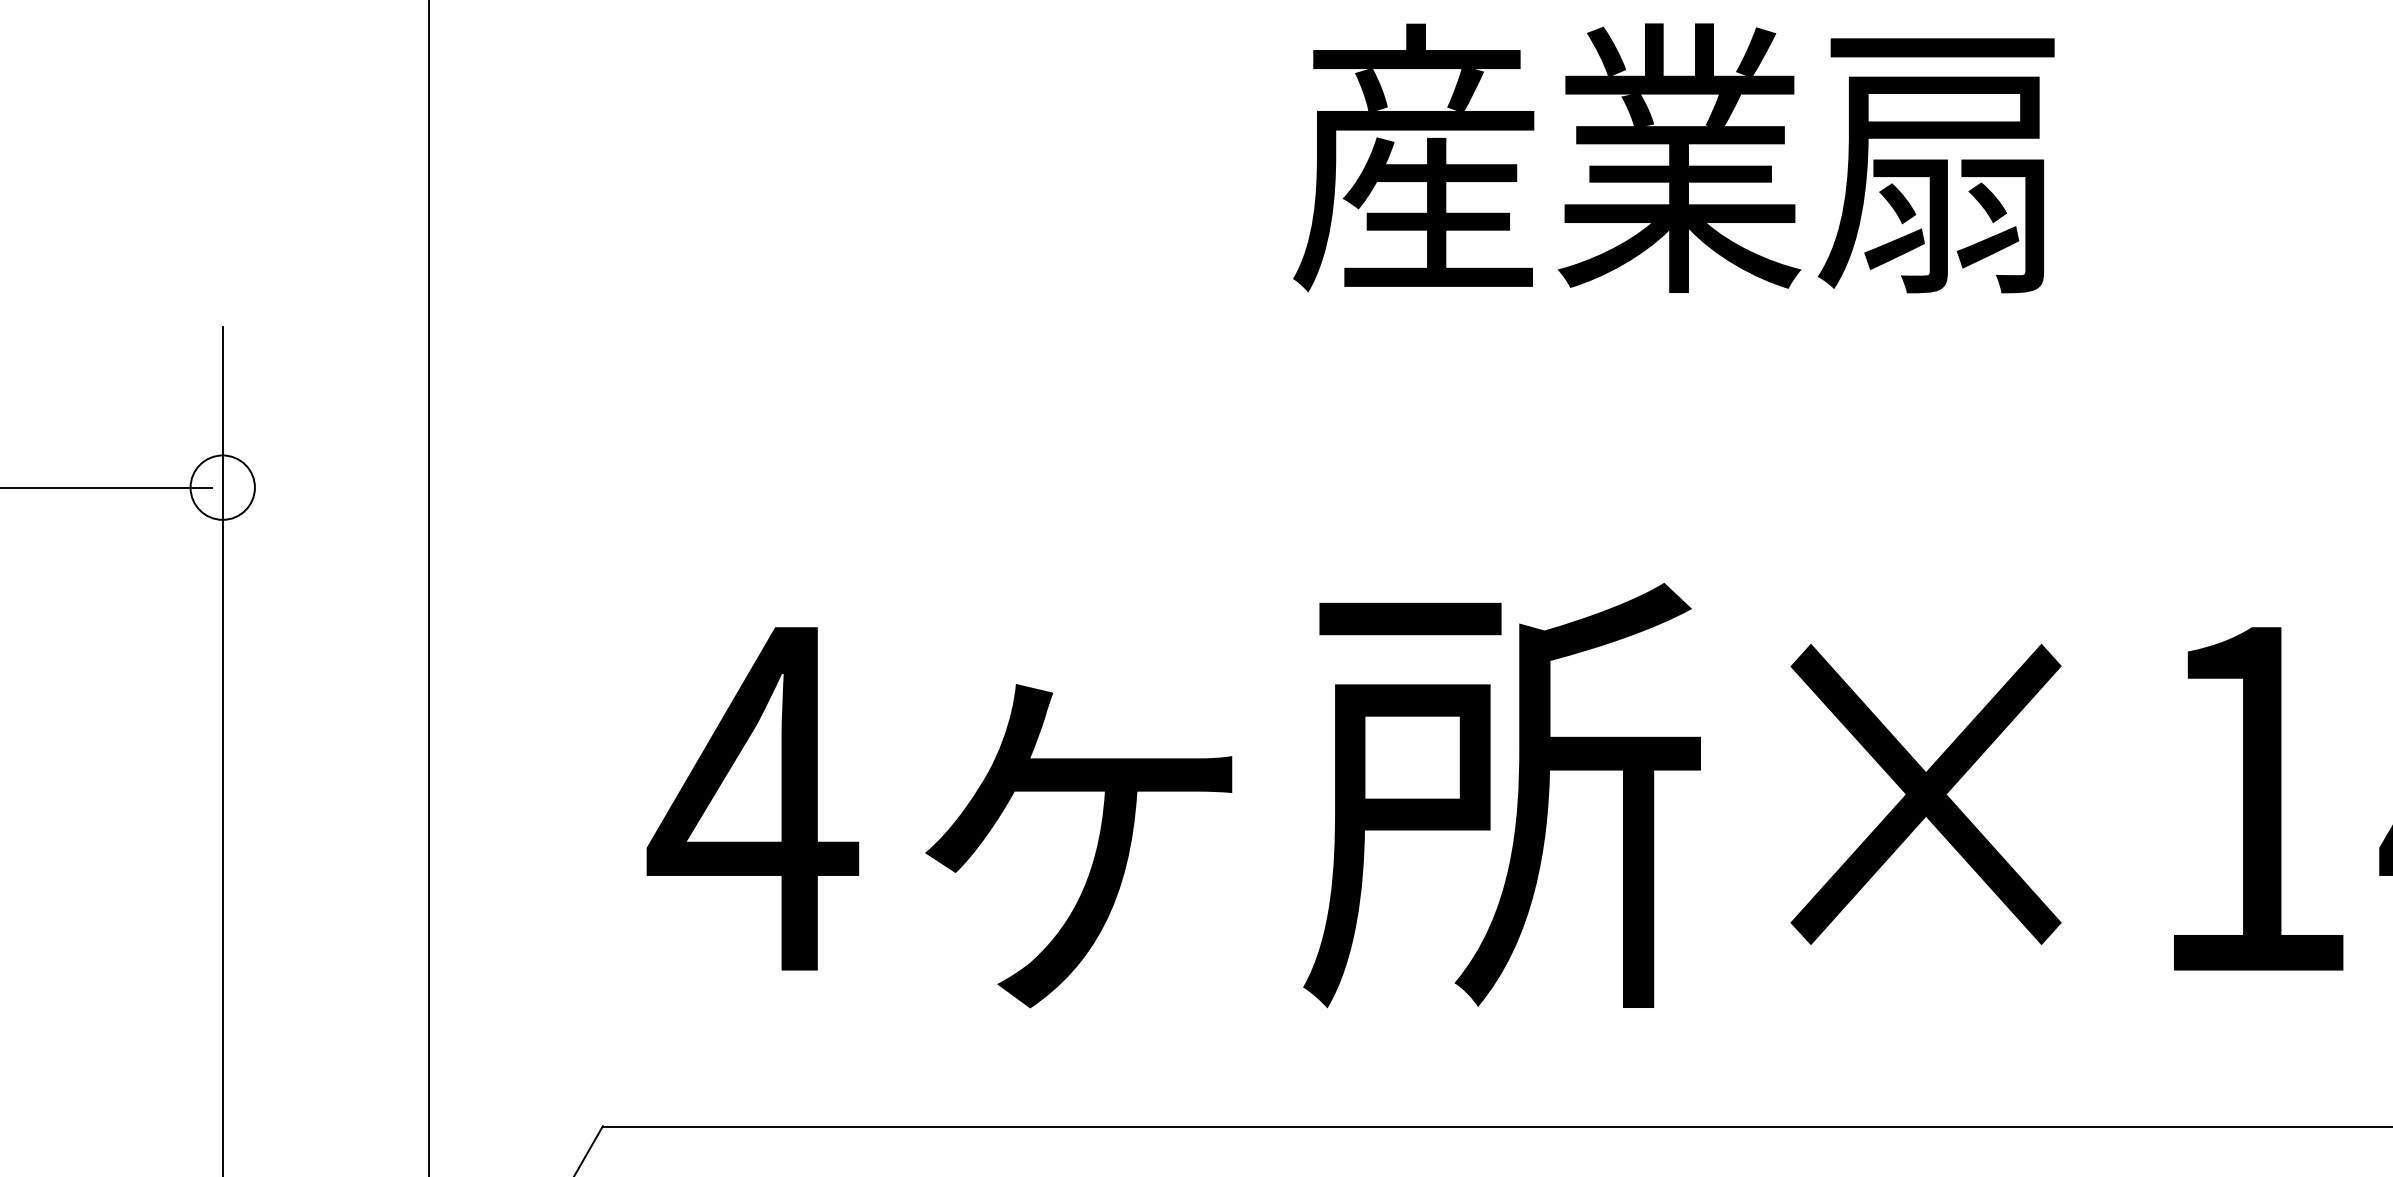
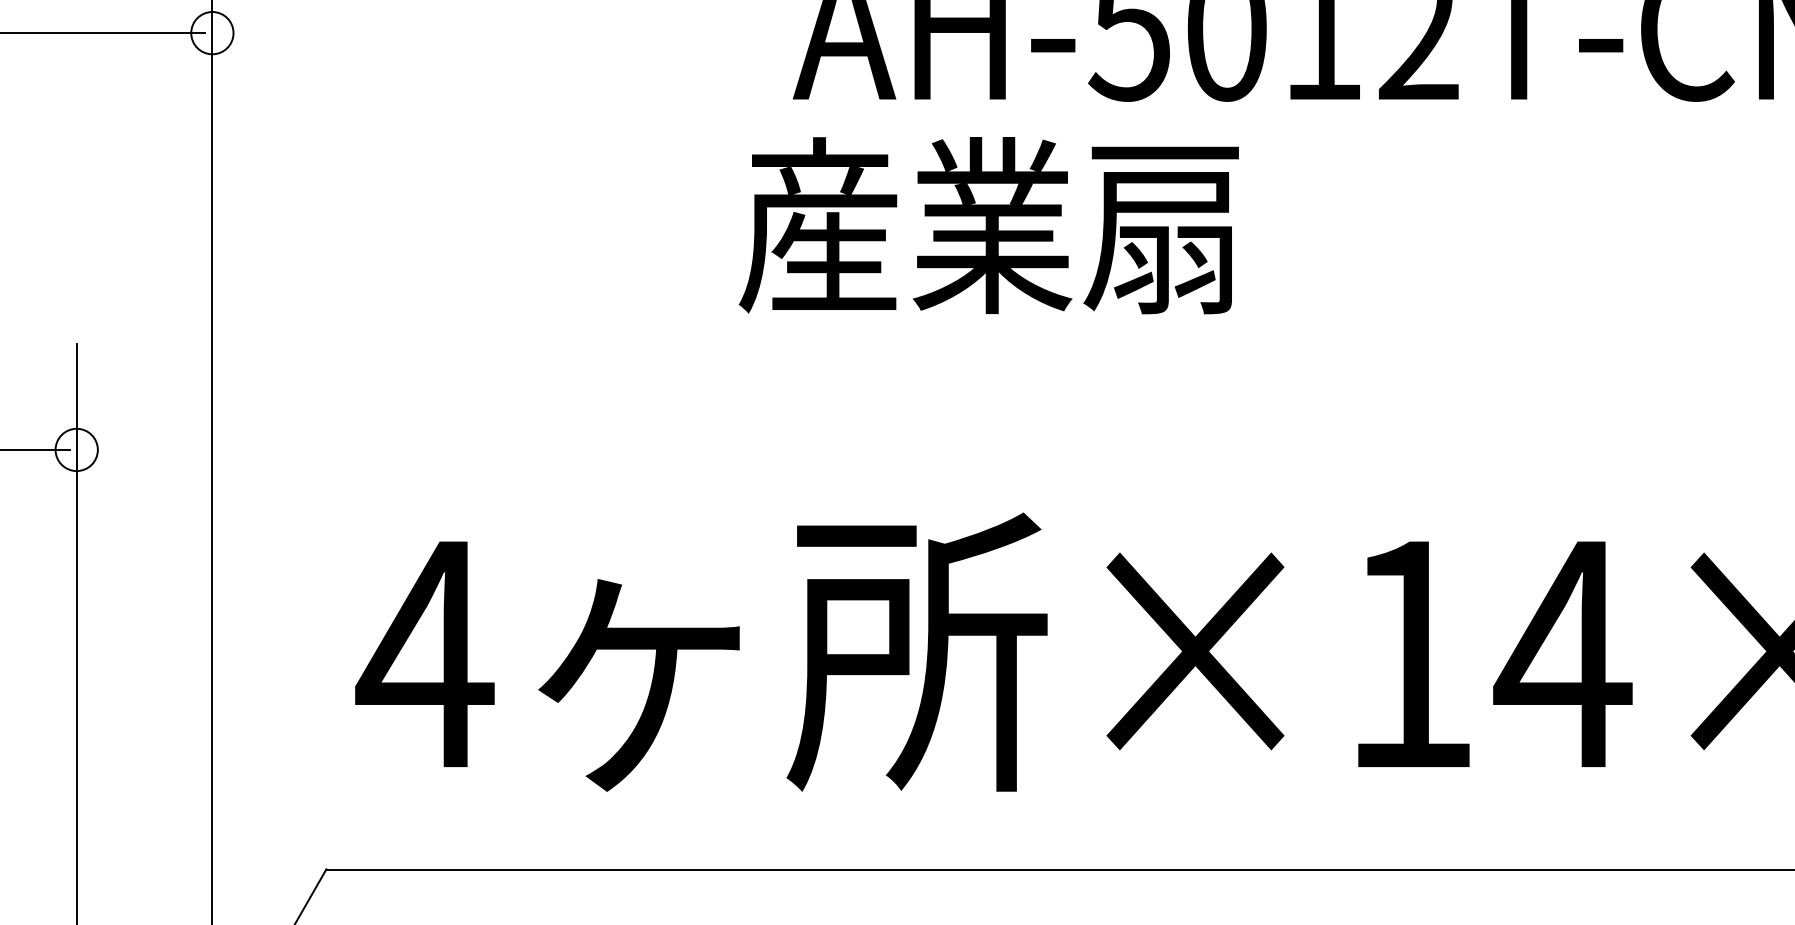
text: (1673, 158) -> (988, 225), moved

